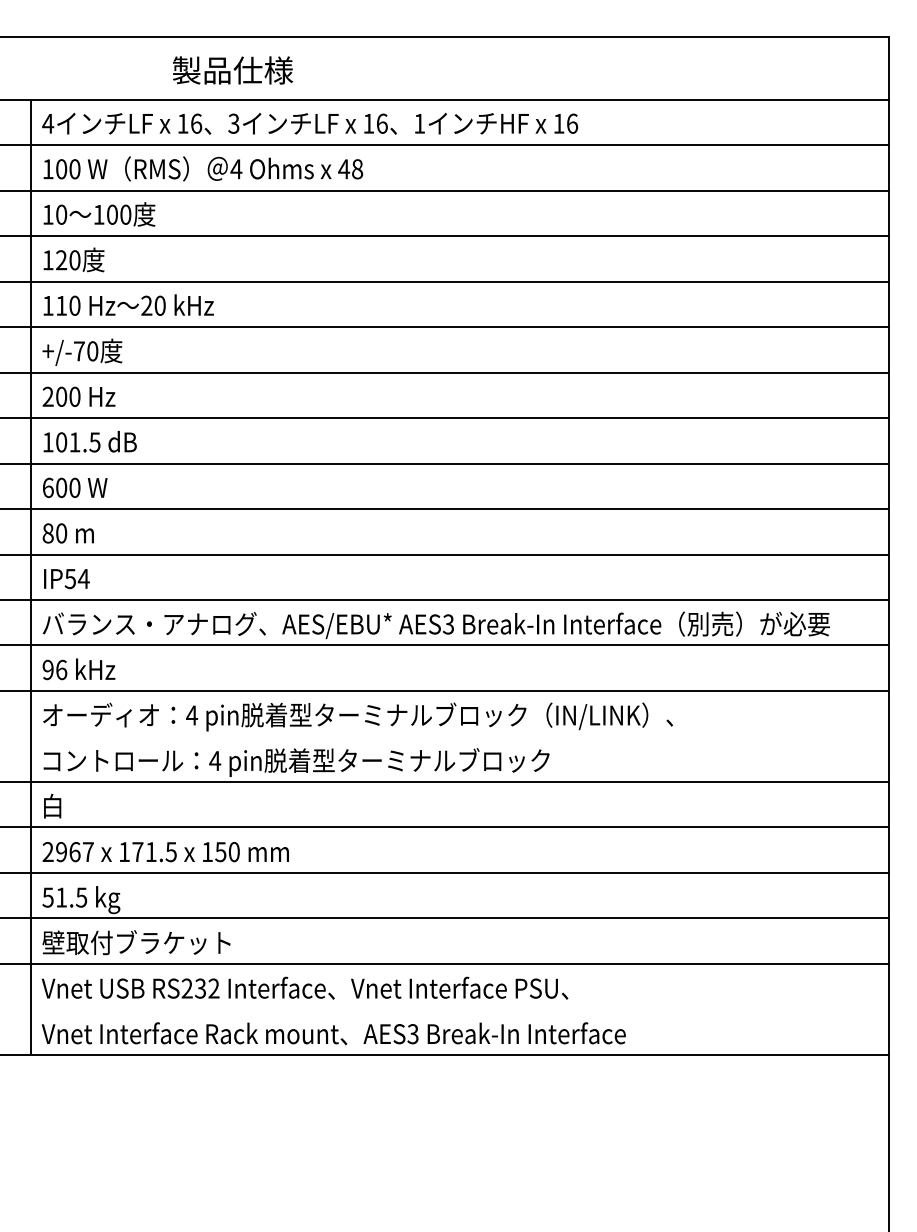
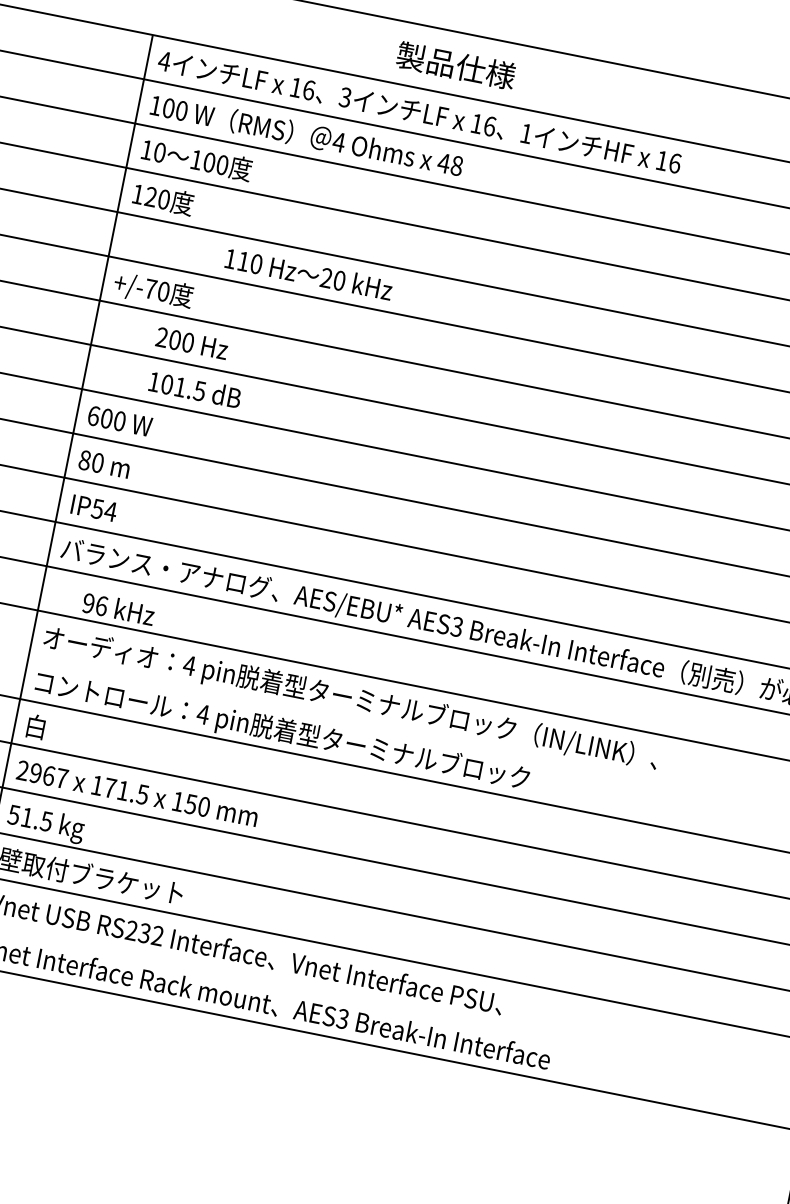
text: (233, 70) -> (456, 65), moved
text: (128, 304) -> (308, 273), moved
text: (78, 396) -> (191, 343), moved
text: (89, 441) -> (194, 389), moved
text: (78, 669) -> (118, 608), moved

